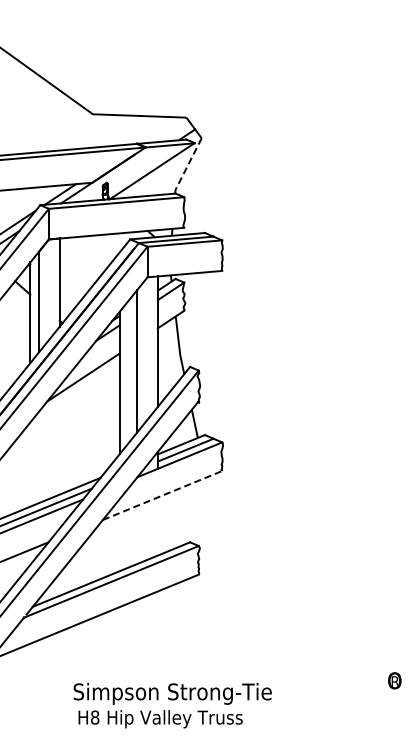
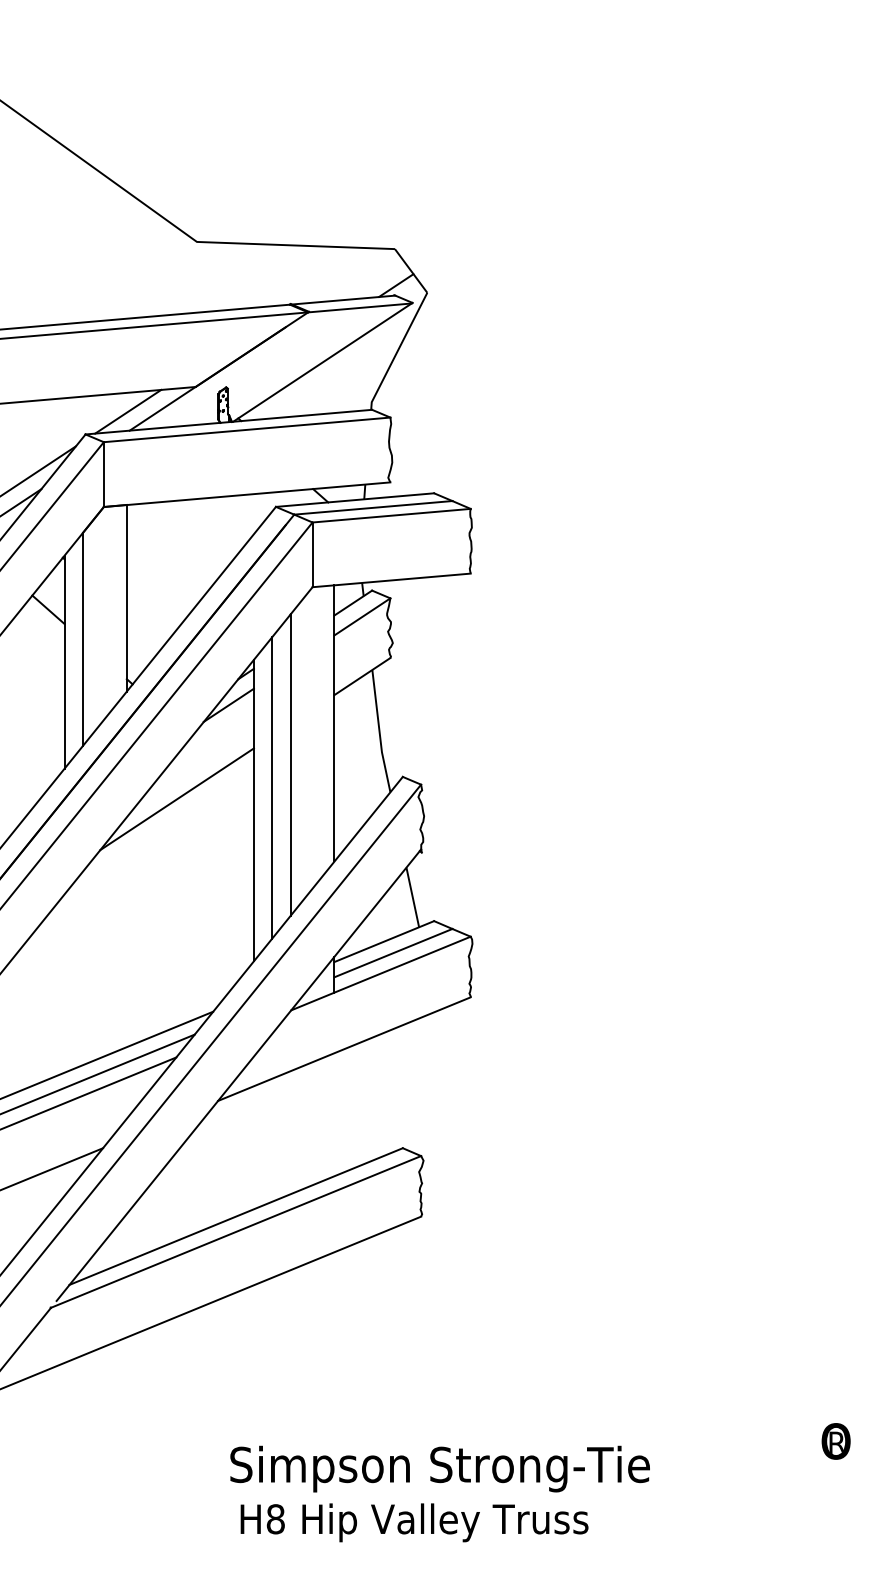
line: (187, 166) -> (397, 352), dashed -> solid
line: (128, 371) -> (272, 786), added
line: (163, 495) -> (346, 1049), dashed -> solid
text: (172, 705) -> (439, 1493), moved

